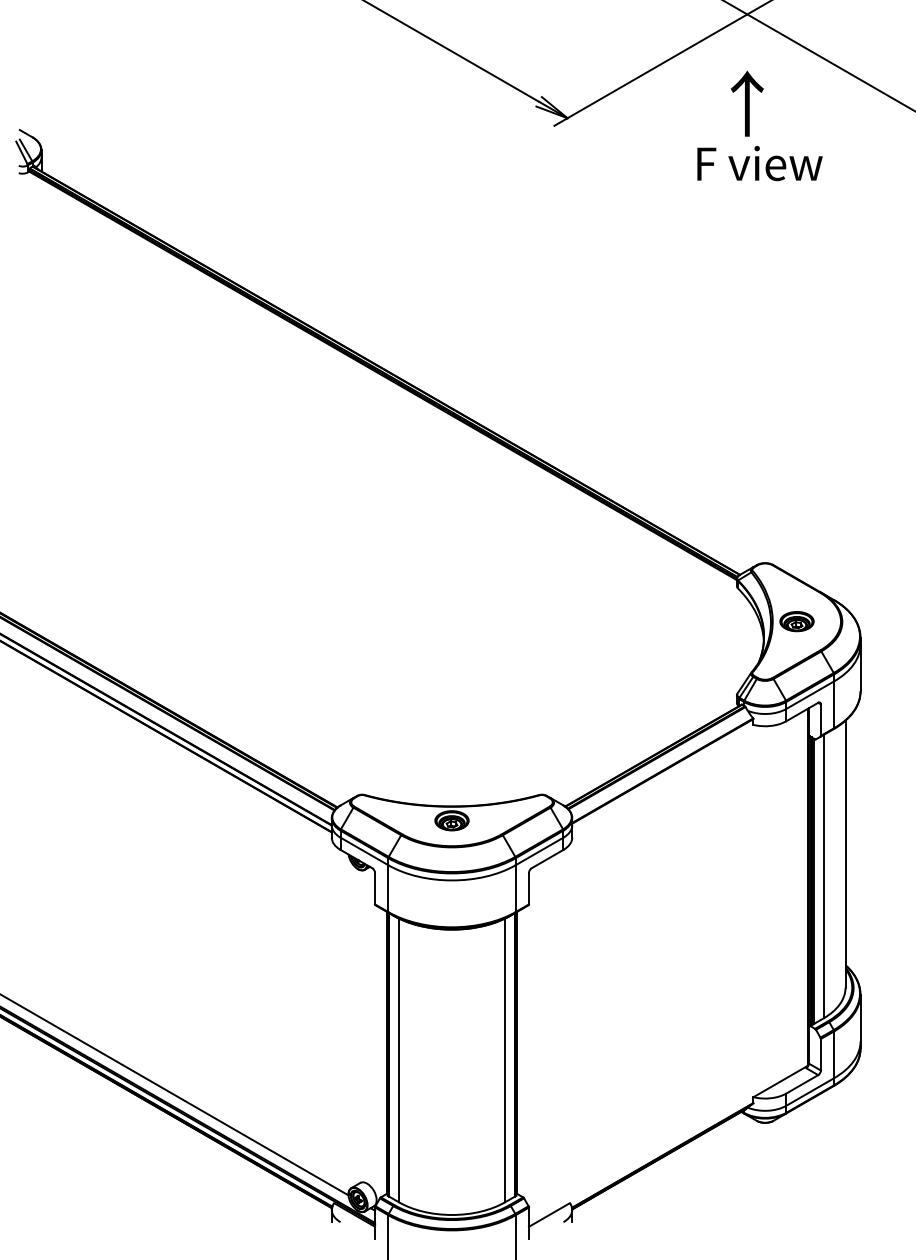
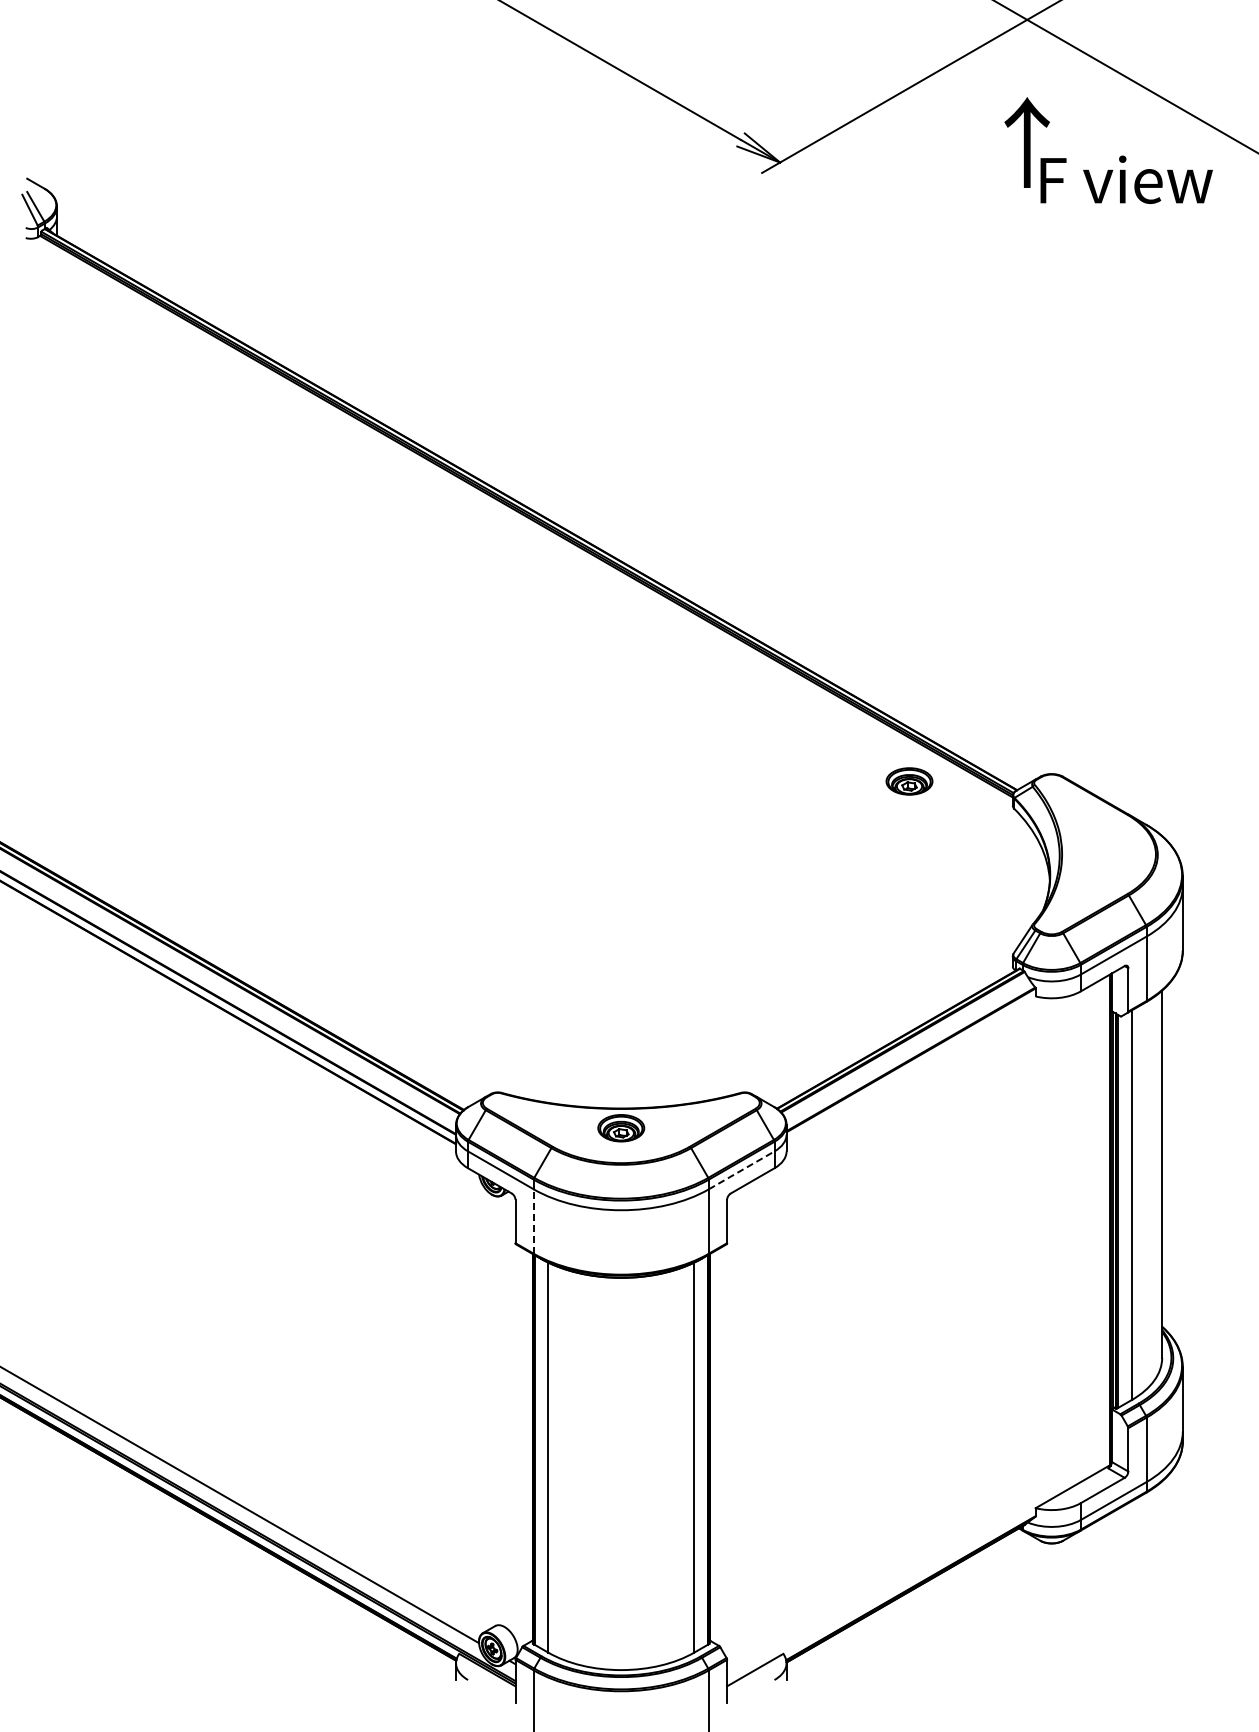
text: (759, 163) -> (1126, 179), moved
part: (797, 621) -> (909, 781), moved
line: (539, 851) -> (741, 1170), solid -> dashed
line: (388, 888) -> (533, 1221), solid -> dashed

